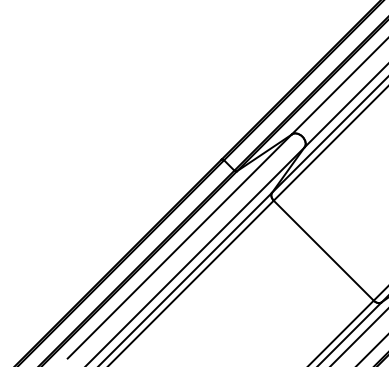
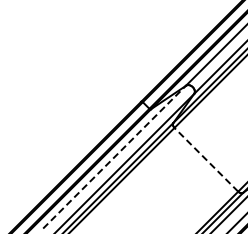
line: (179, 247) -> (114, 157), solid -> dashed
line: (323, 250) -> (206, 159), solid -> dashed

